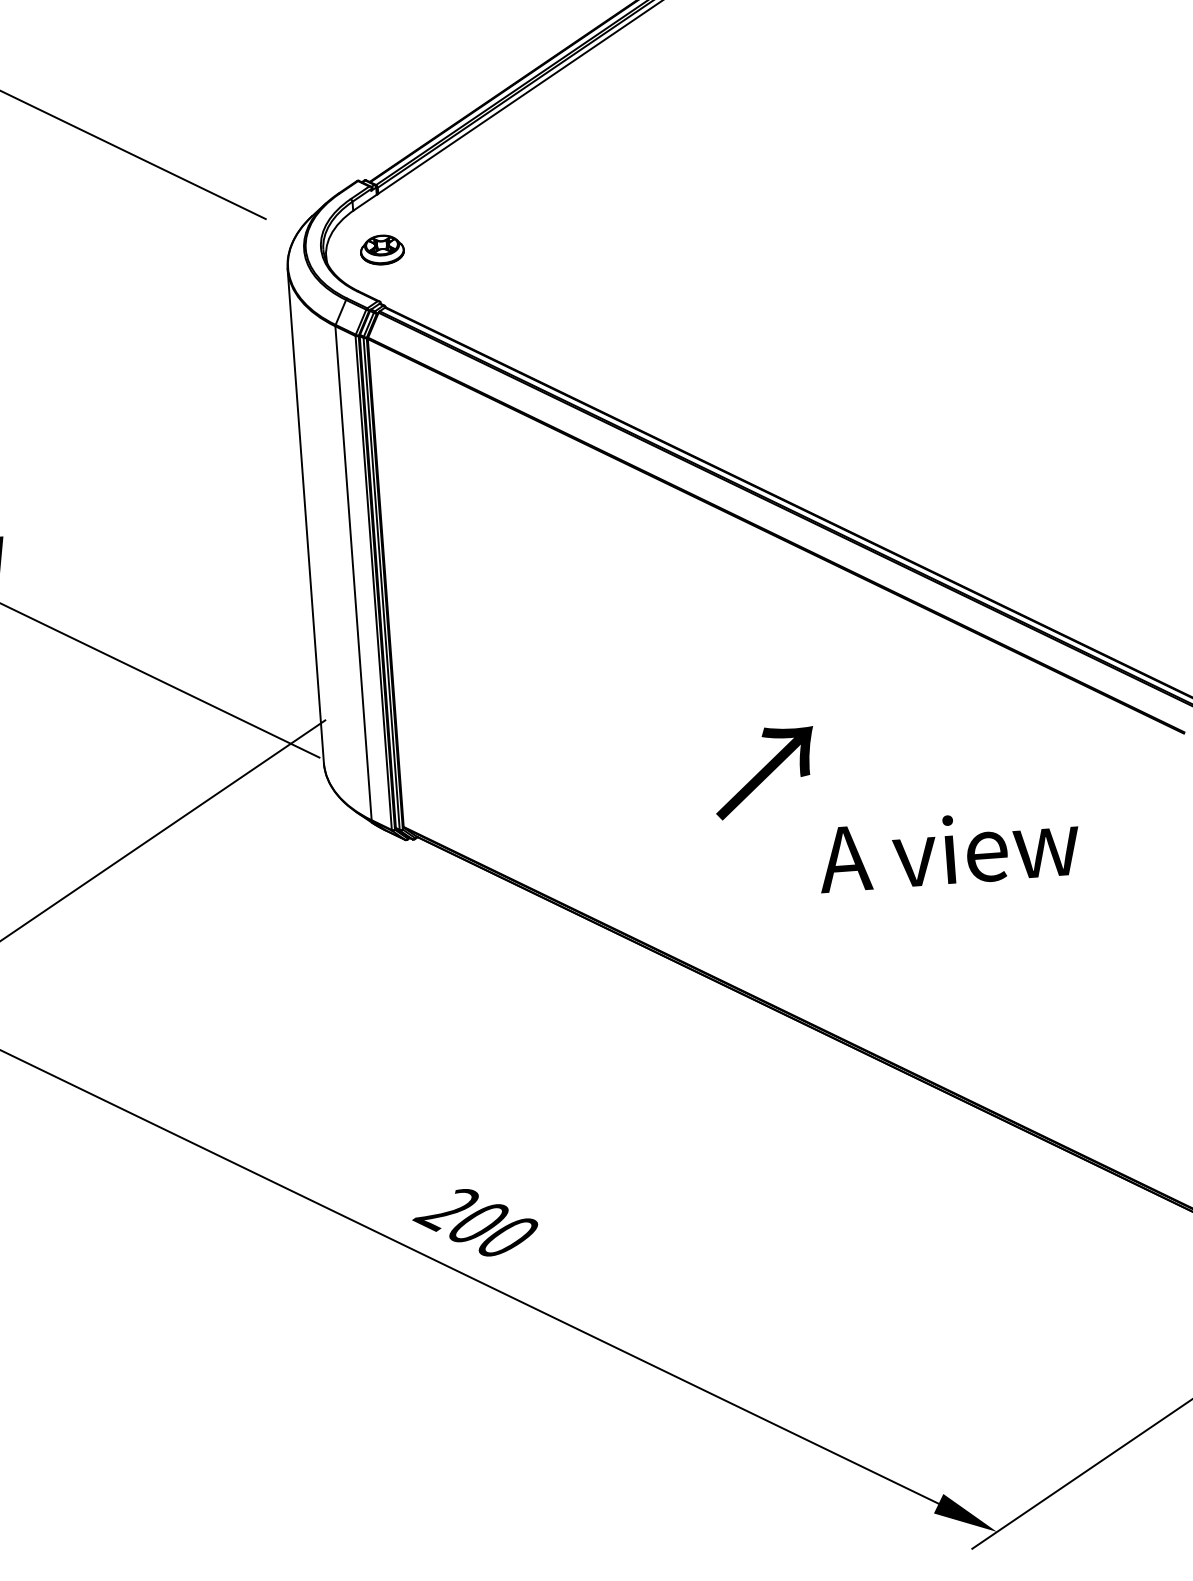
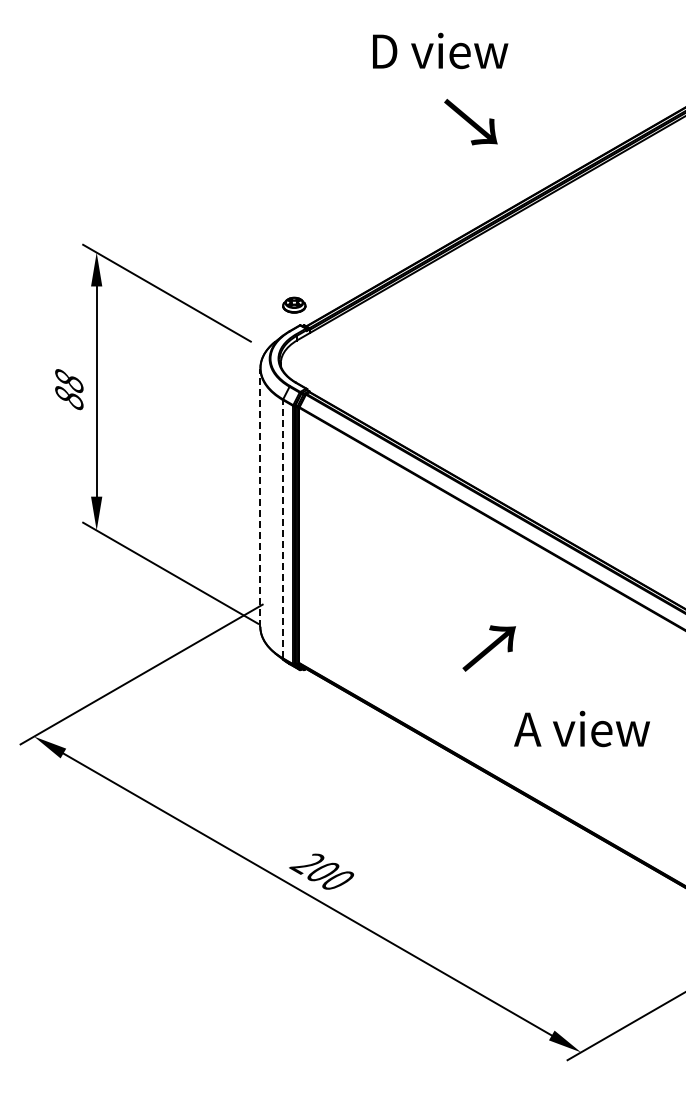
part: (382, 248) -> (294, 304), moved
line: (306, 515) -> (260, 497), solid -> dashed
line: (352, 571) -> (282, 528), solid -> dashed
text: (947, 849) -> (581, 728), moved

